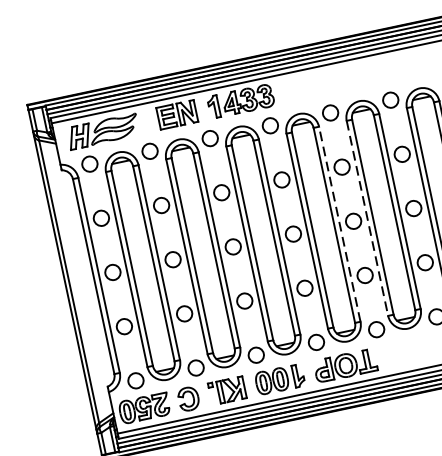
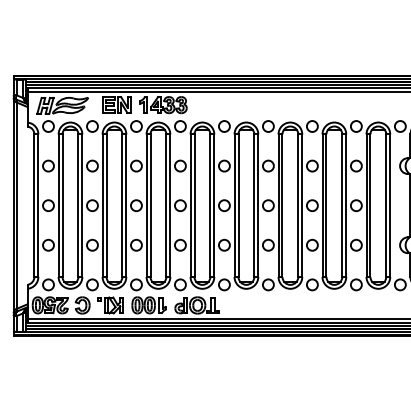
line: (367, 219) -> (234, 206), dashed -> solid
line: (339, 223) -> (214, 205), dashed -> solid

